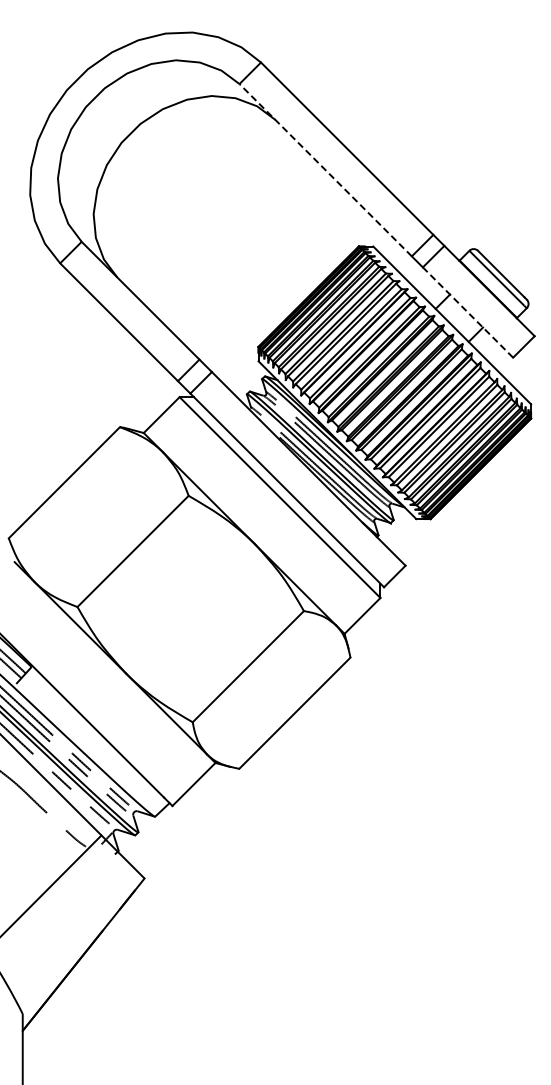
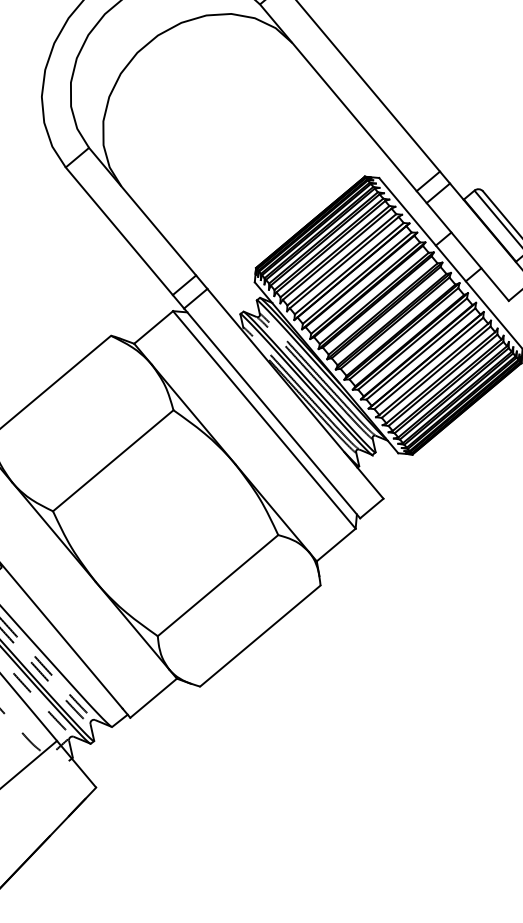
line: (325, 170) -> (338, 98), dashed -> solid
line: (468, 312) -> (468, 251), dashed -> solid

